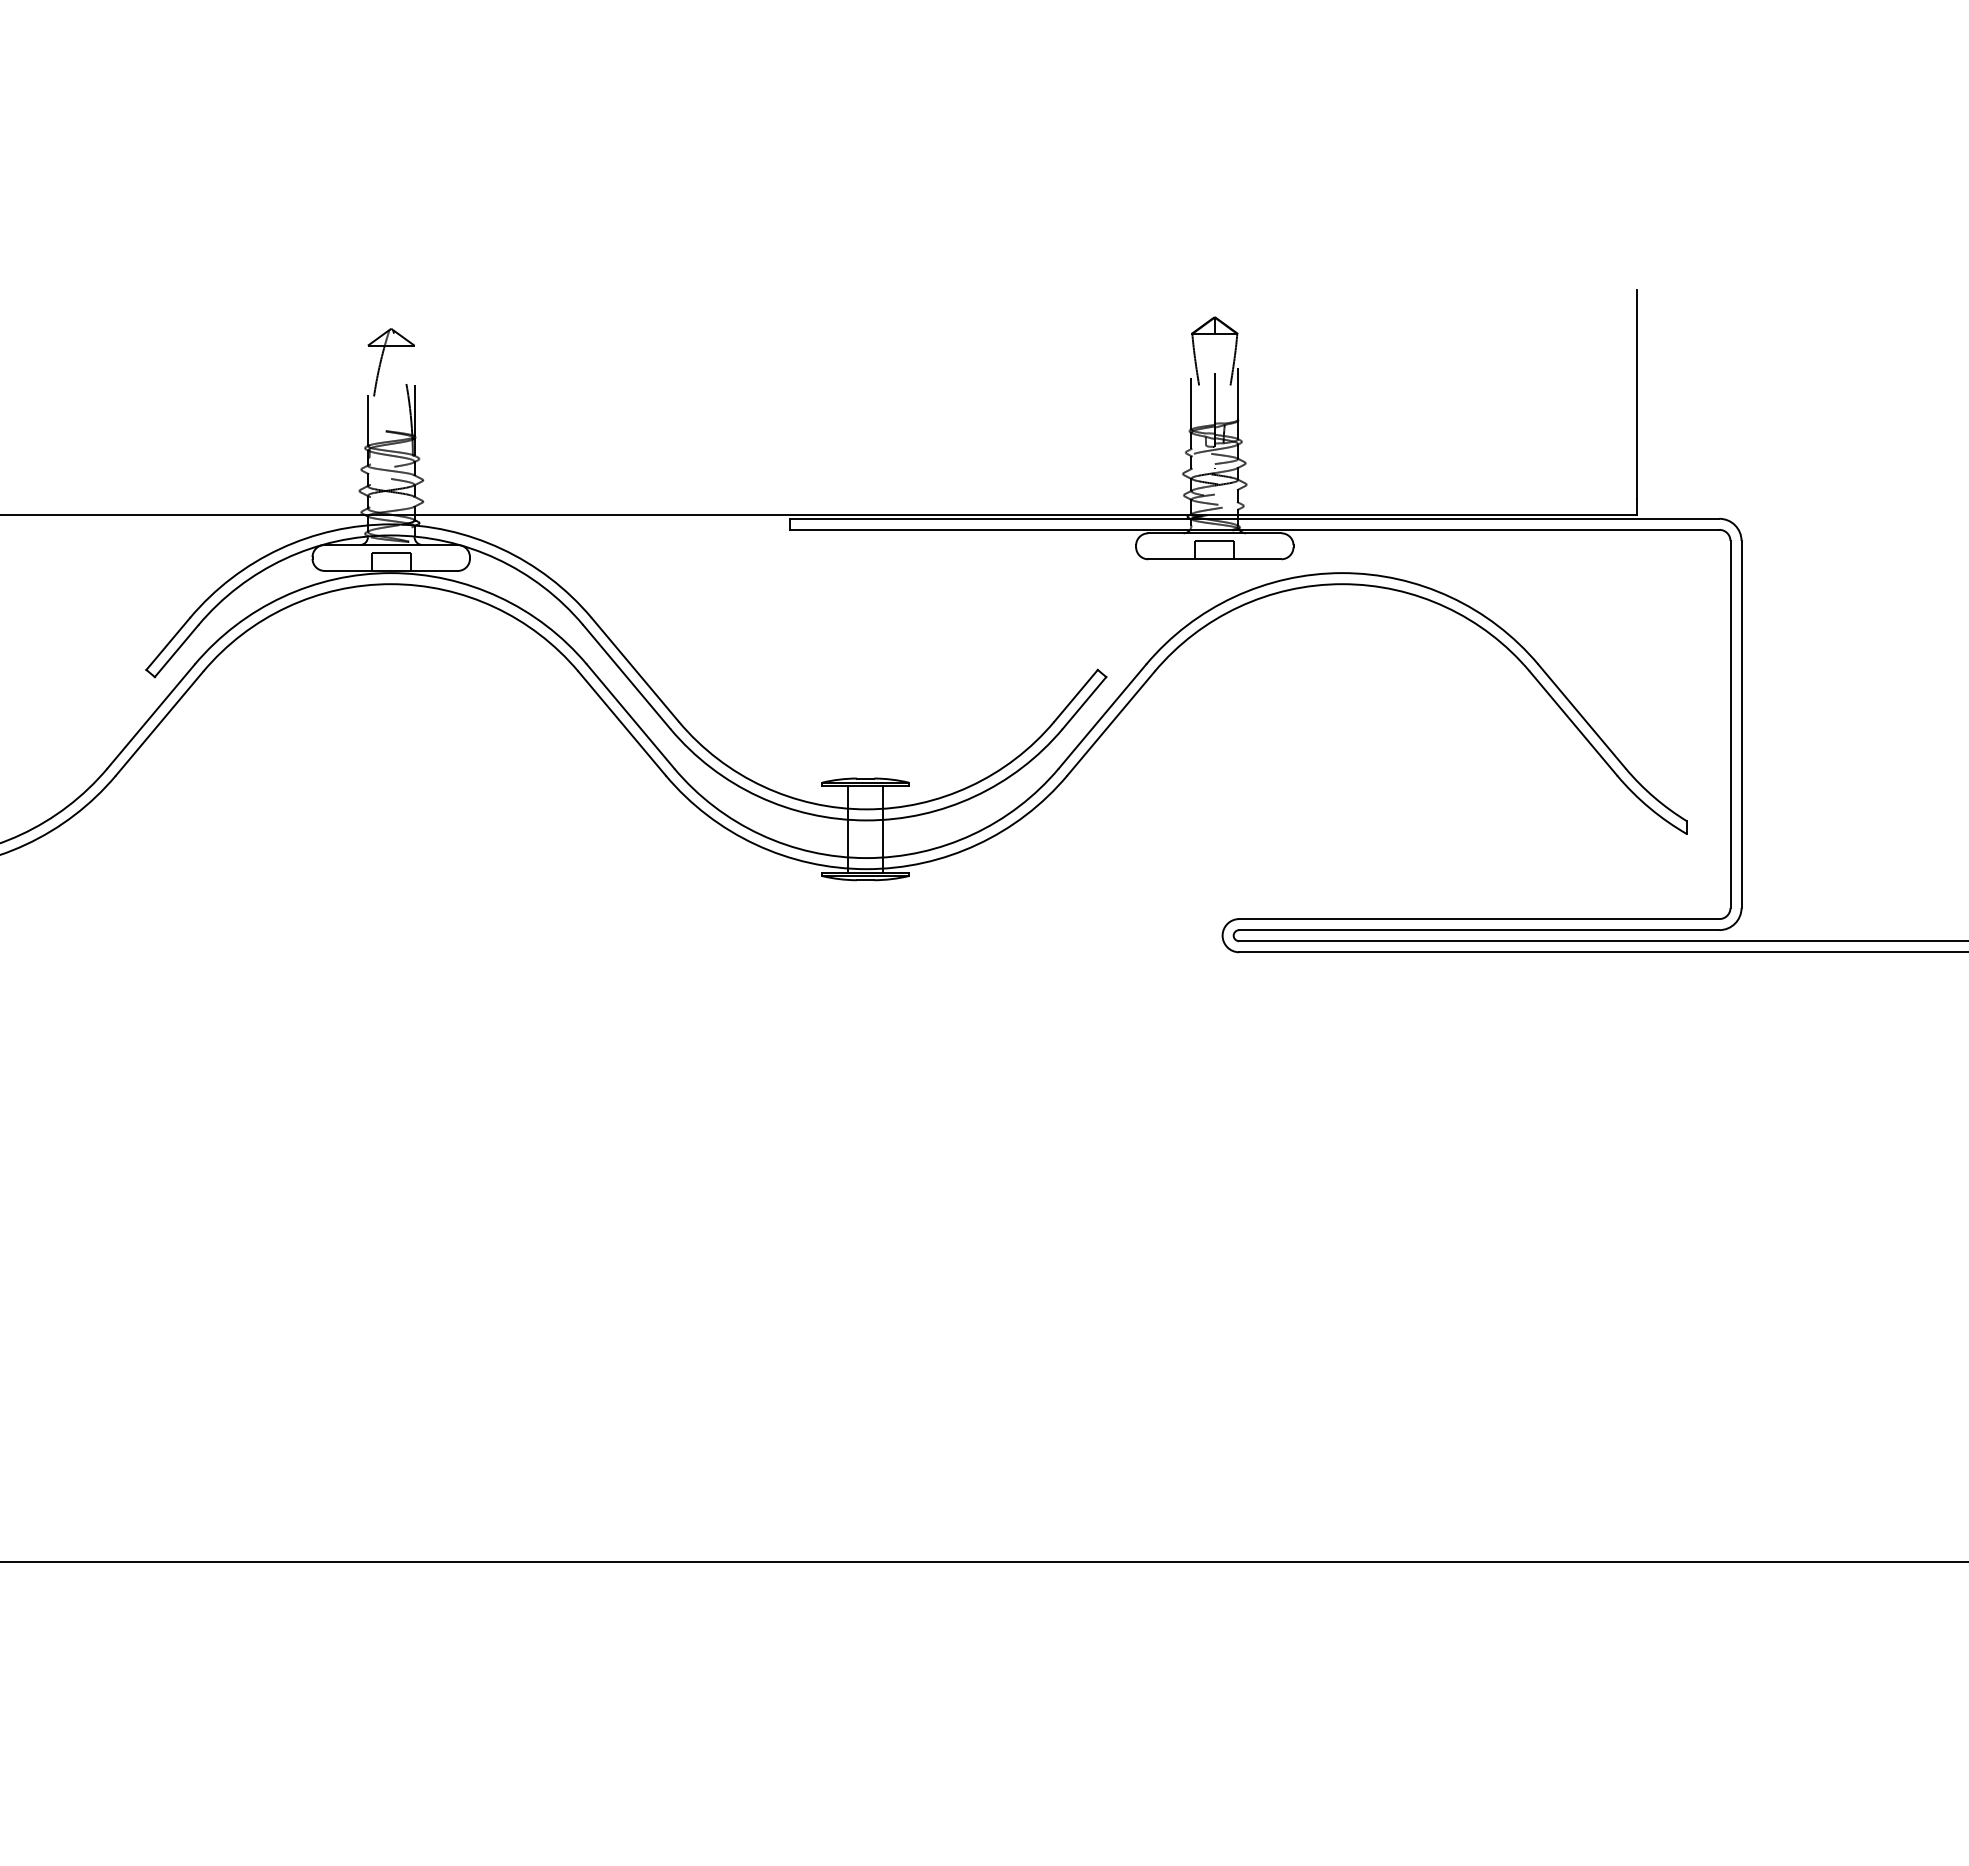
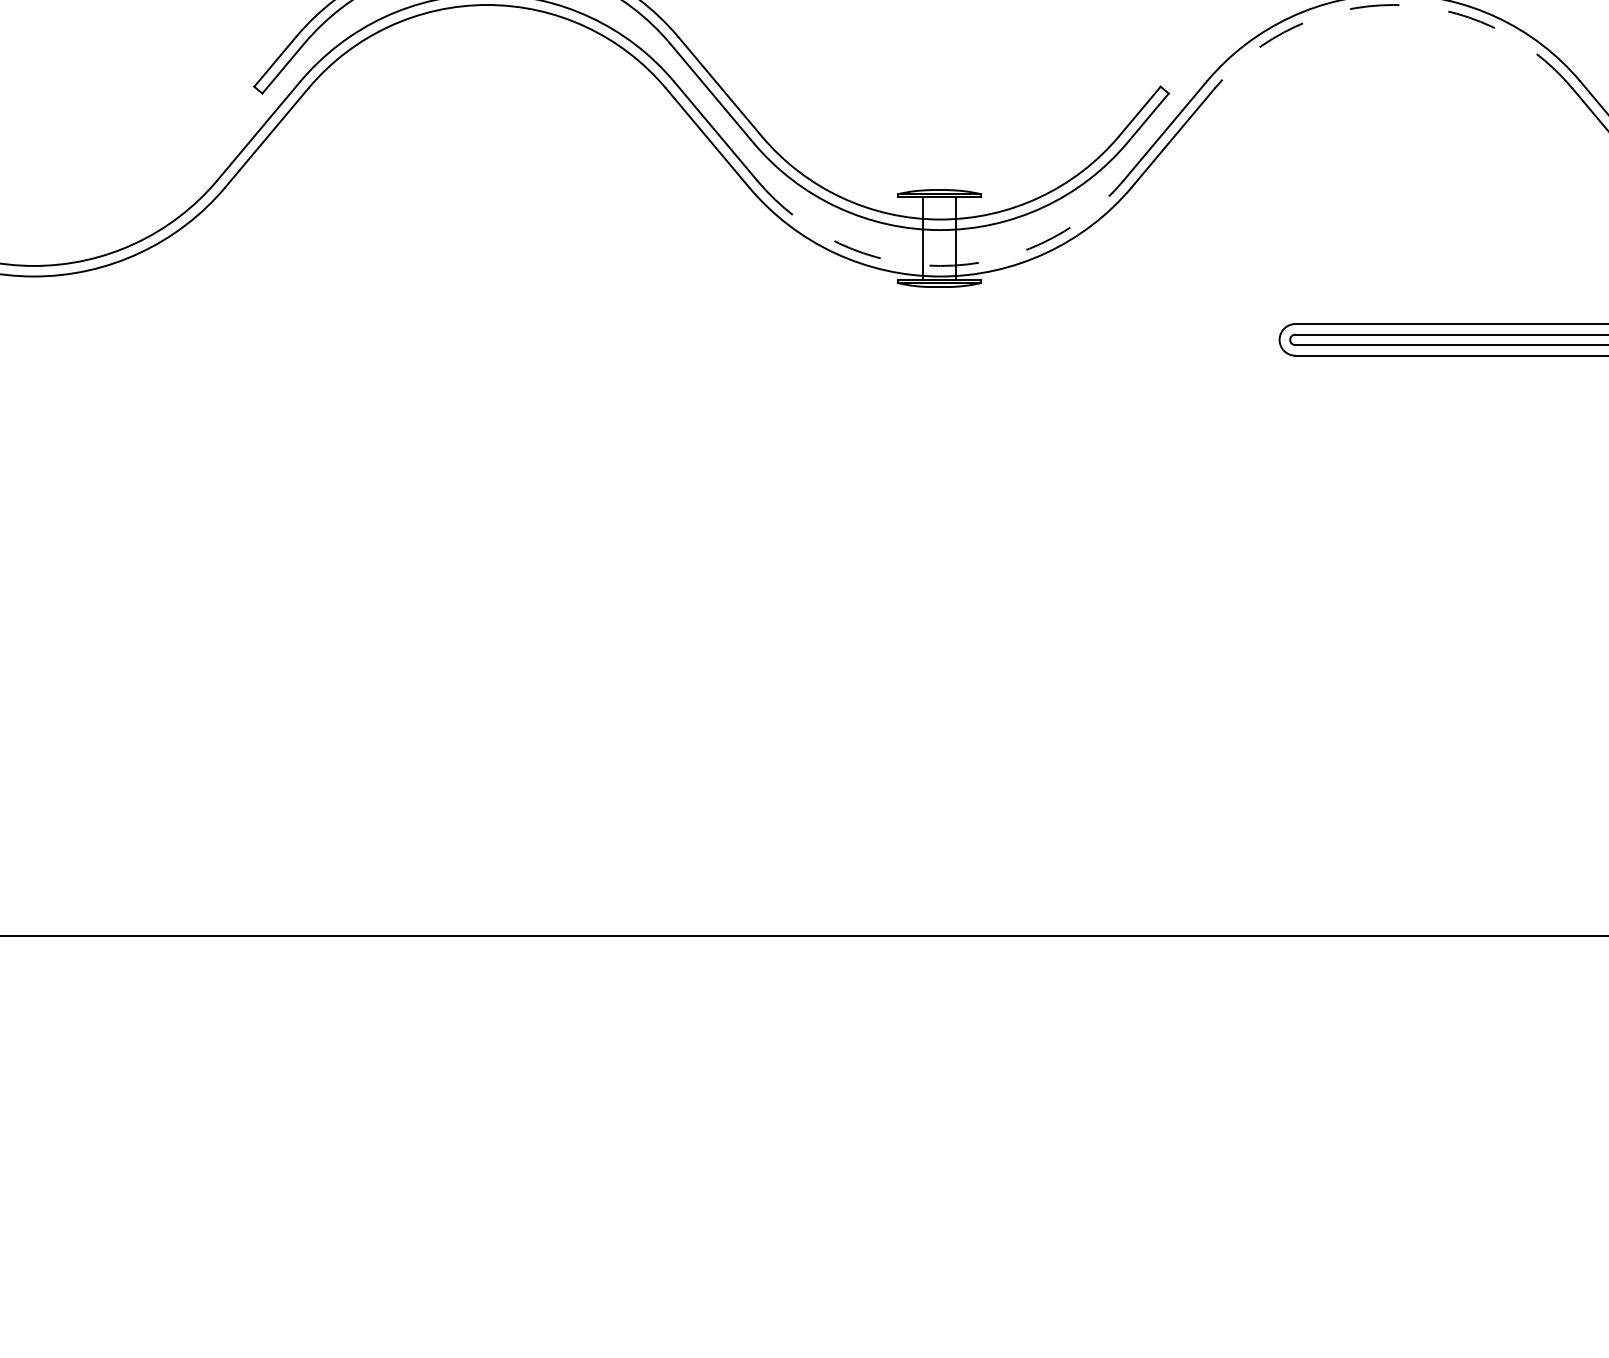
arc: (1342, 584) -> (1393, 5), solid -> dashed
arc: (866, 858) -> (940, 266), solid -> dashed

